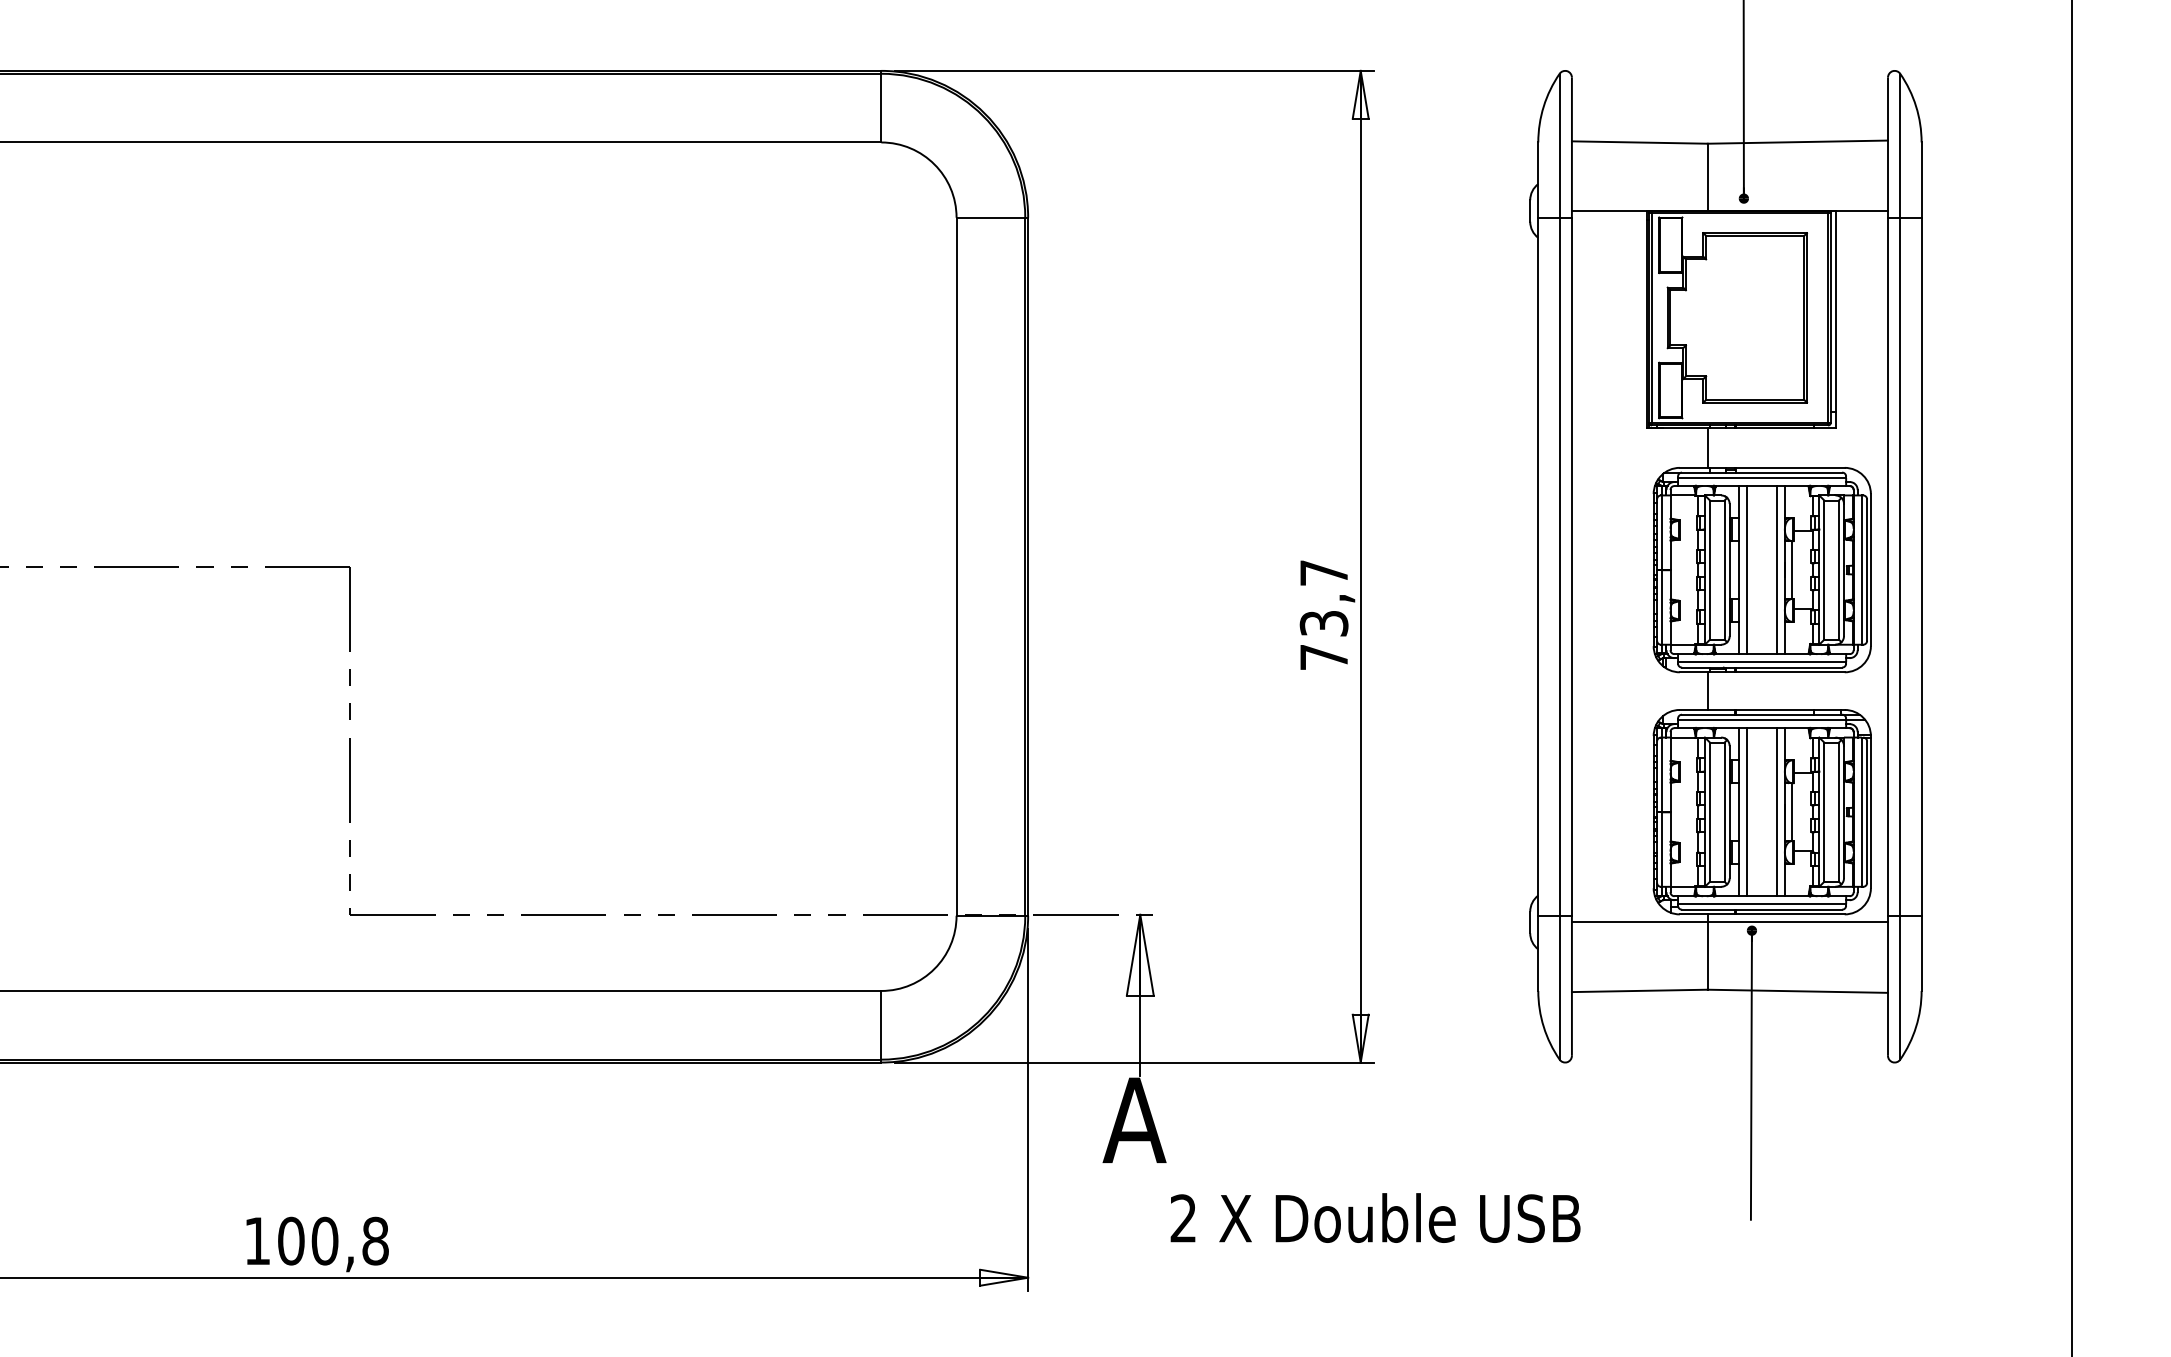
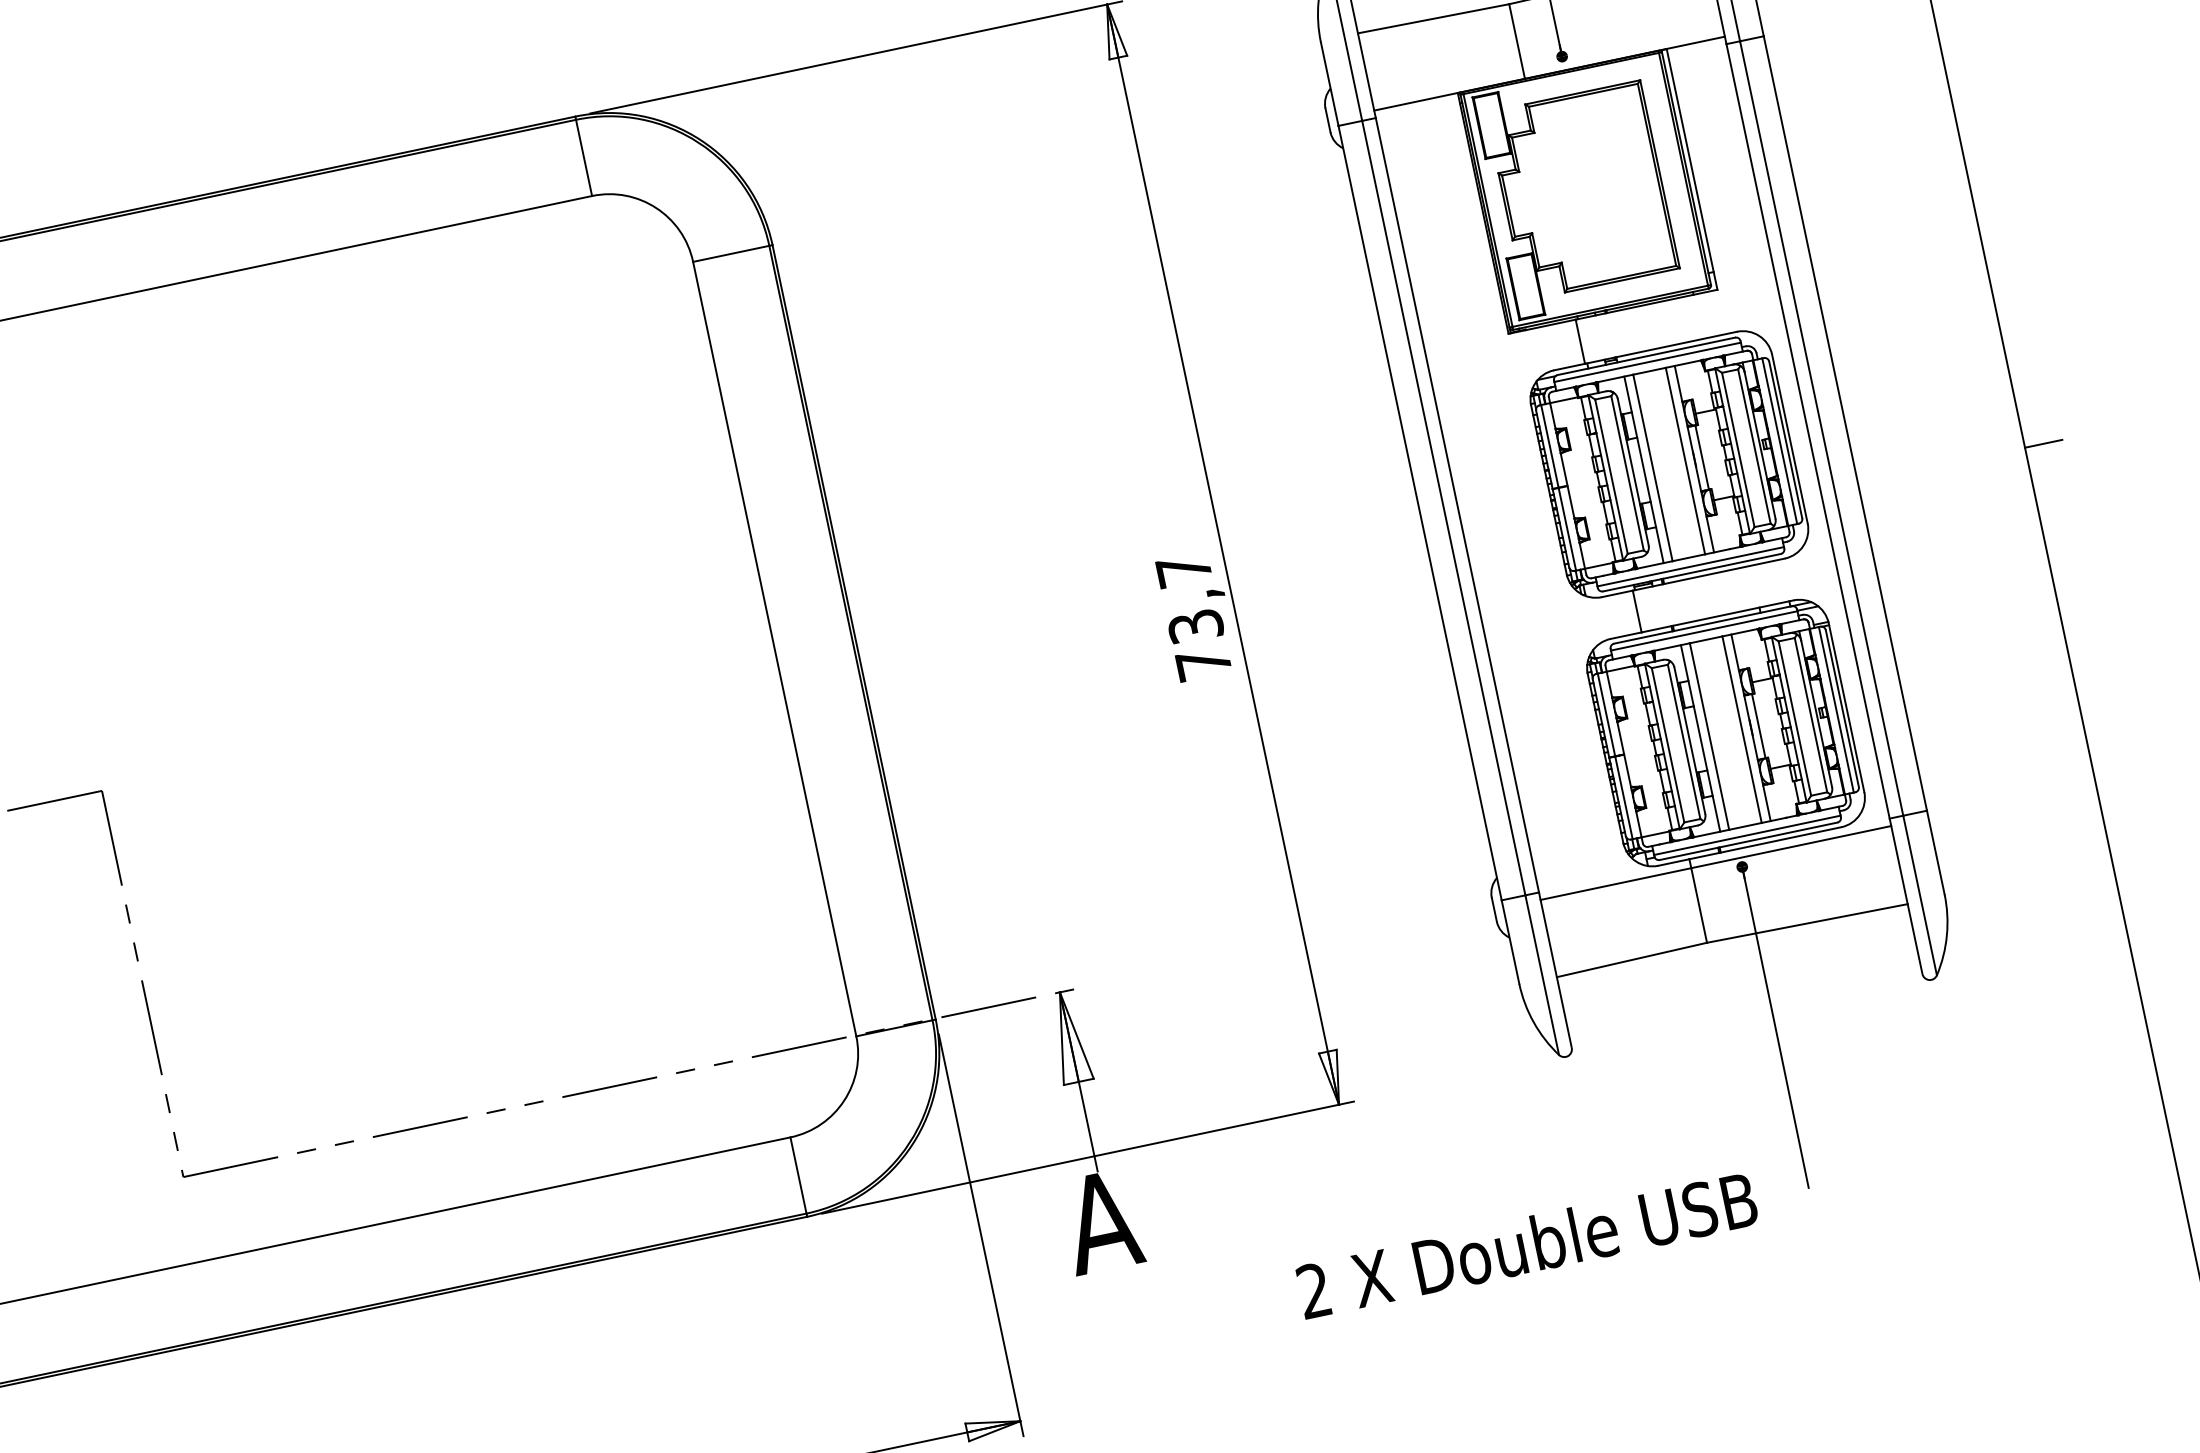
line: (2088, 620) -> (2043, 444), added
text: (1375, 1217) -> (1527, 1244), moved

